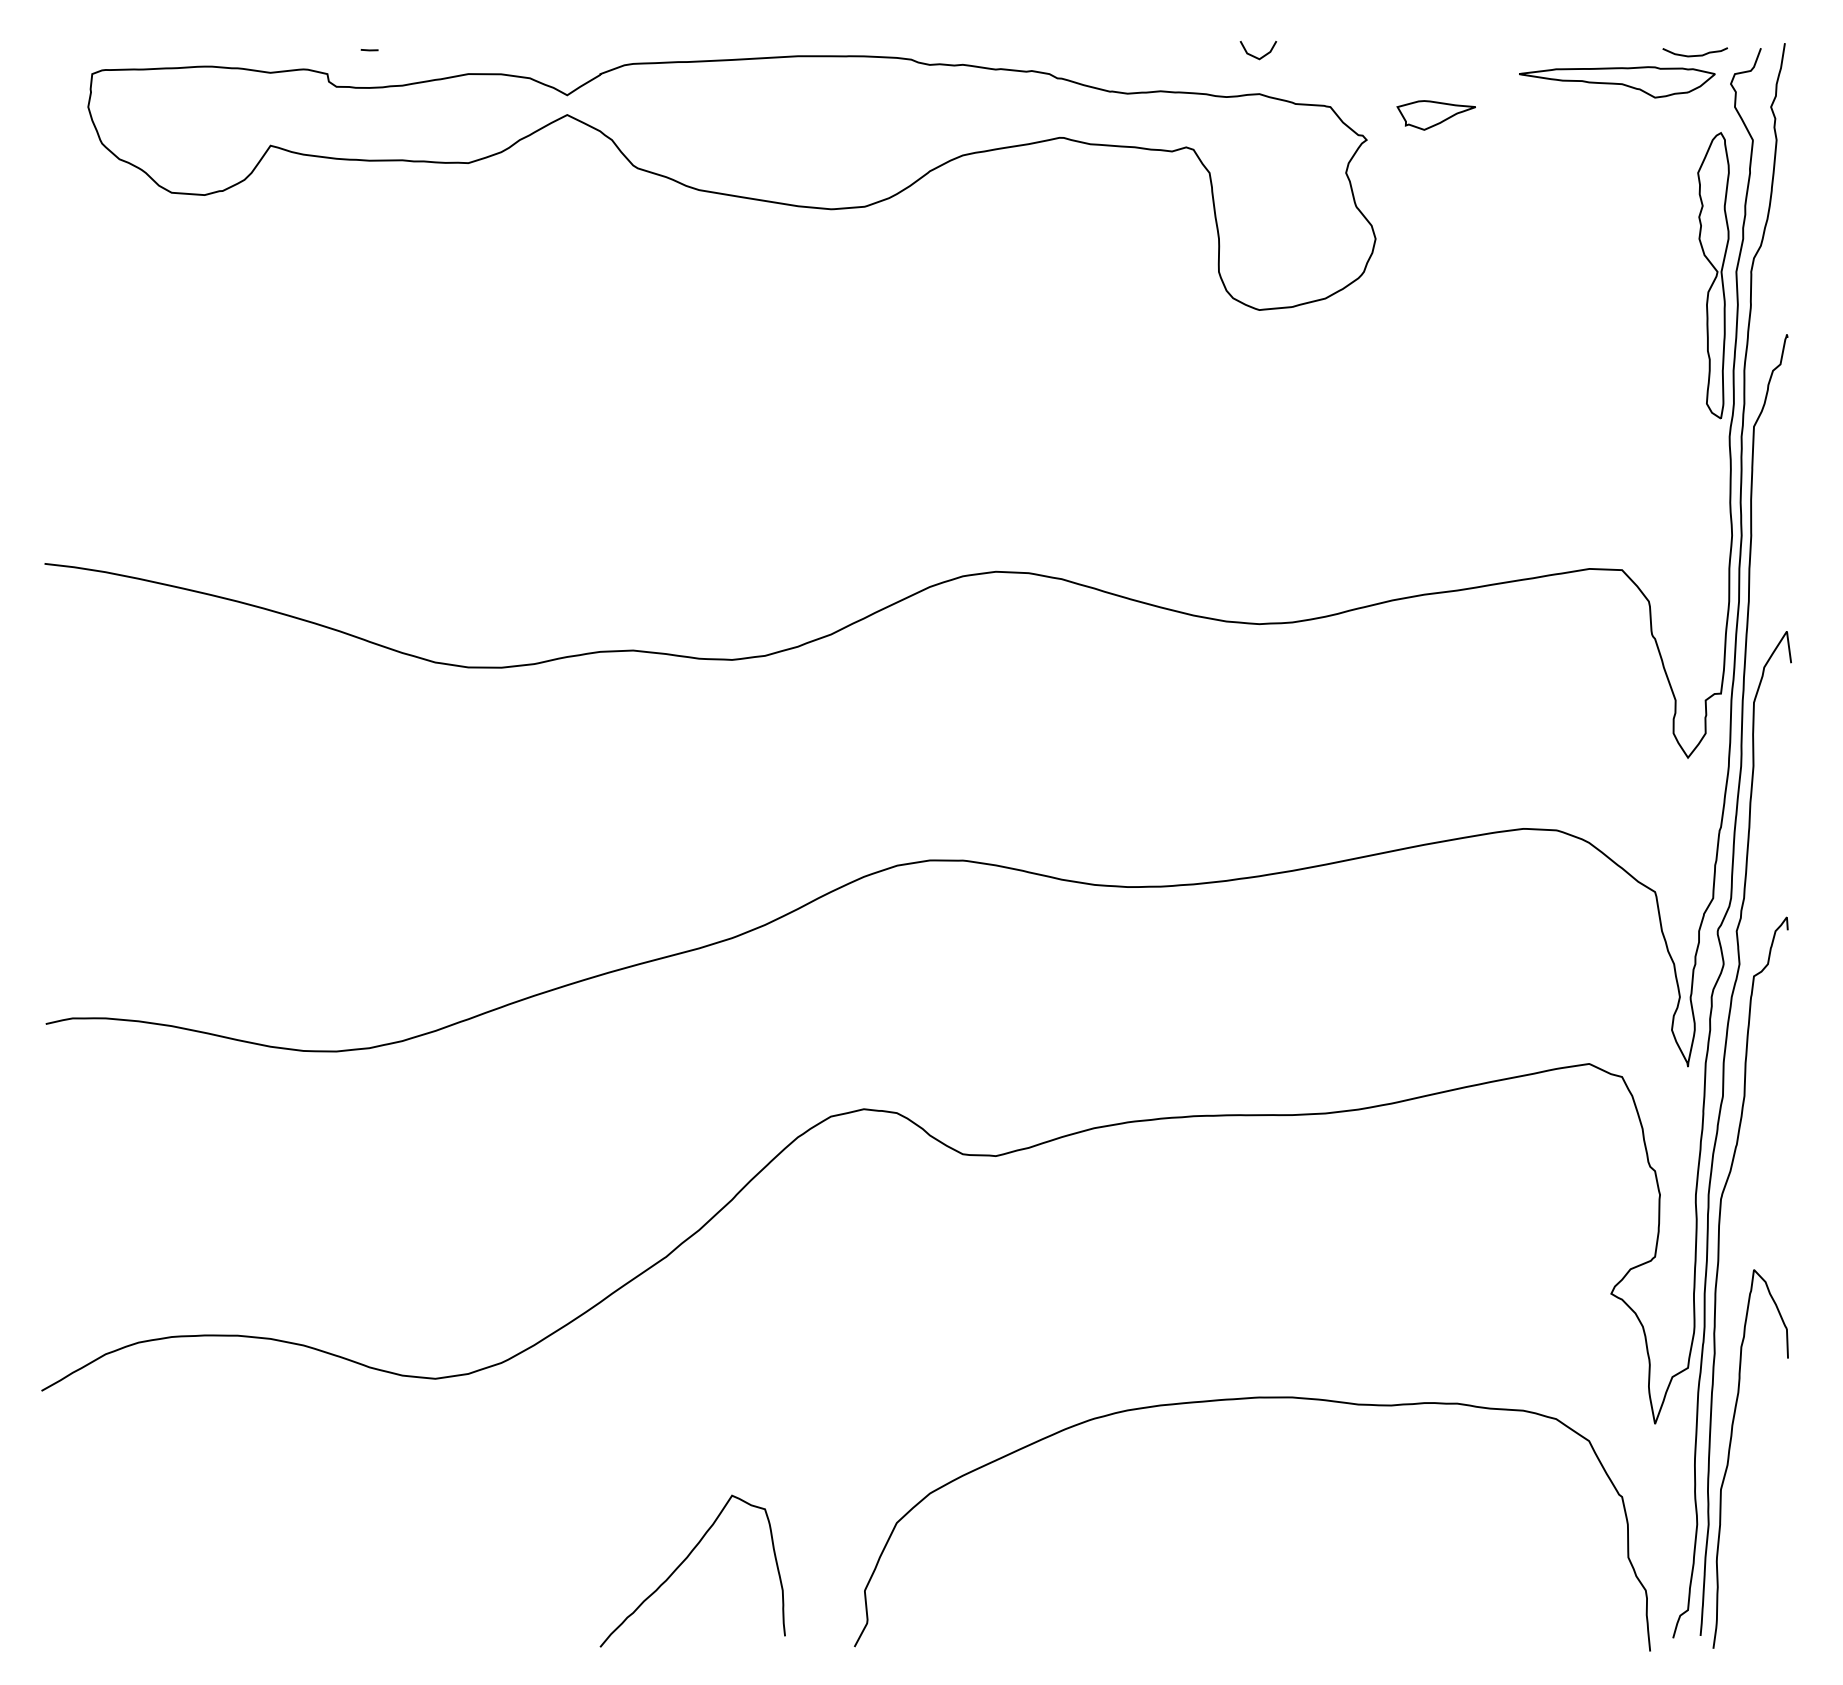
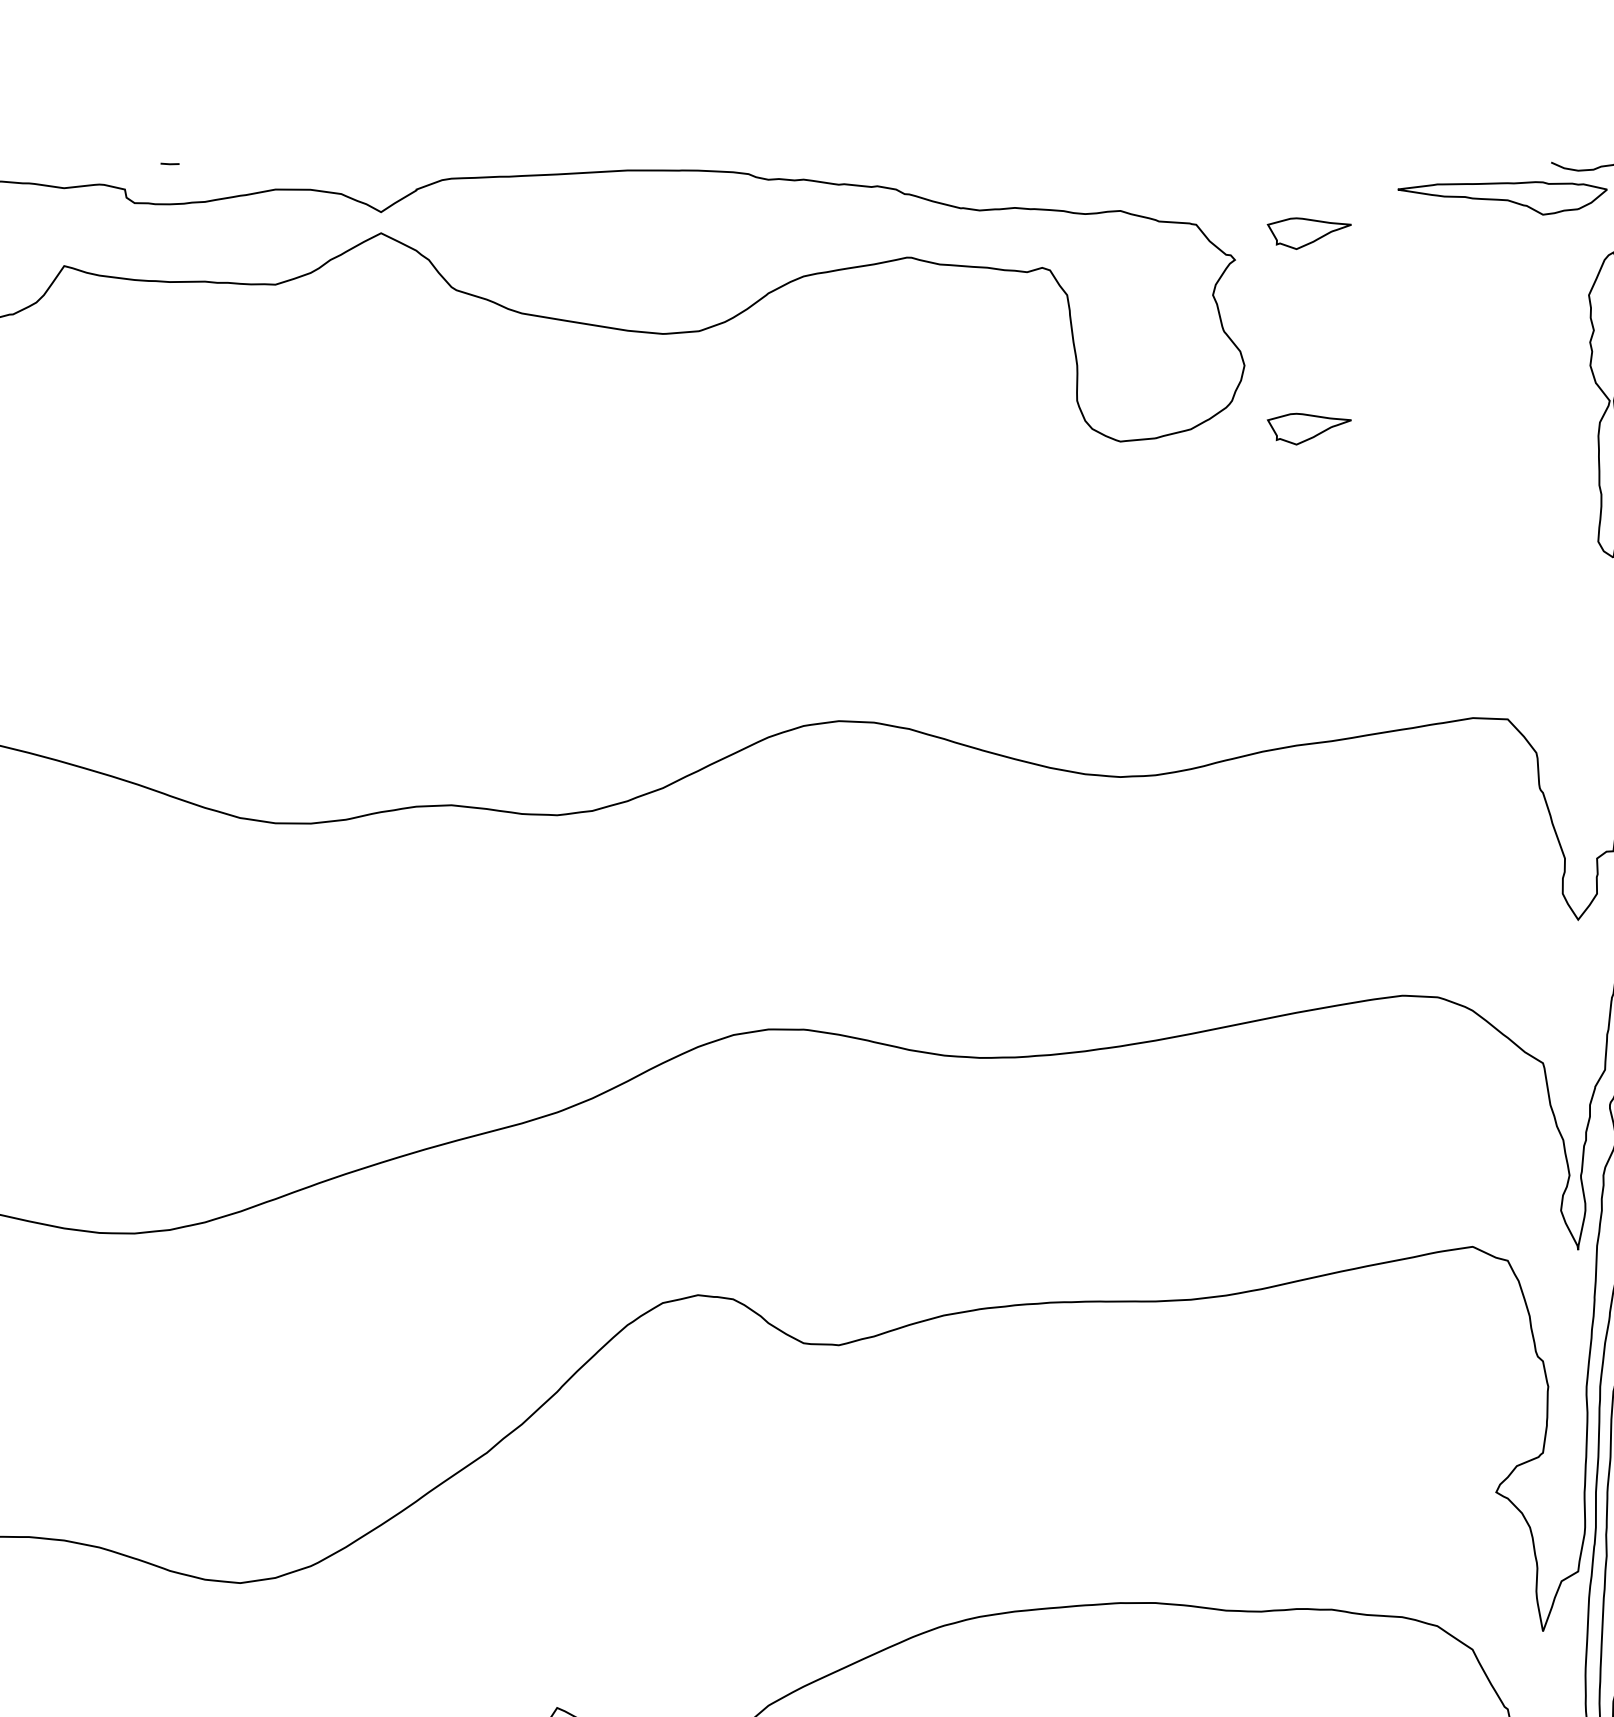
line: (1256, 56) -> (1117, 170), removed
part: (1435, 298) -> (1308, 429), added

